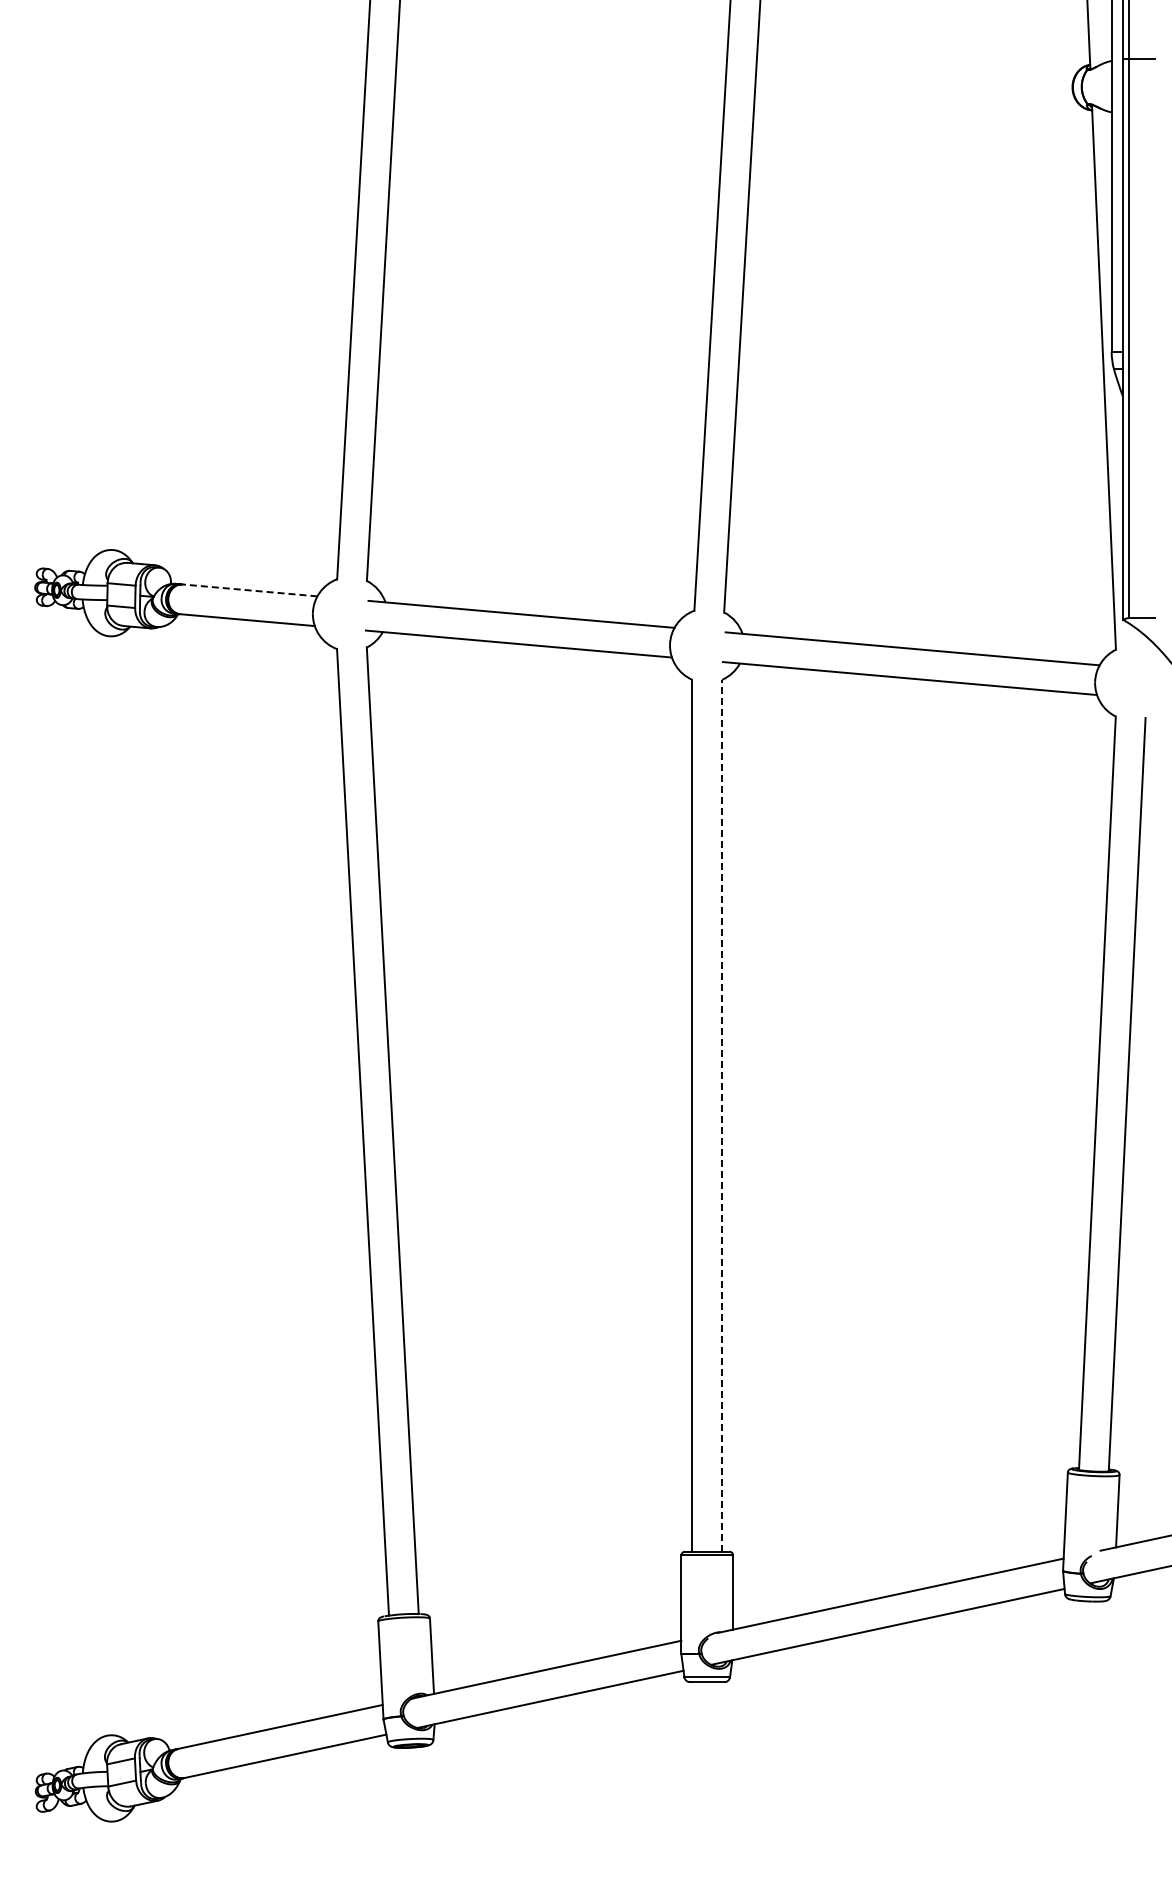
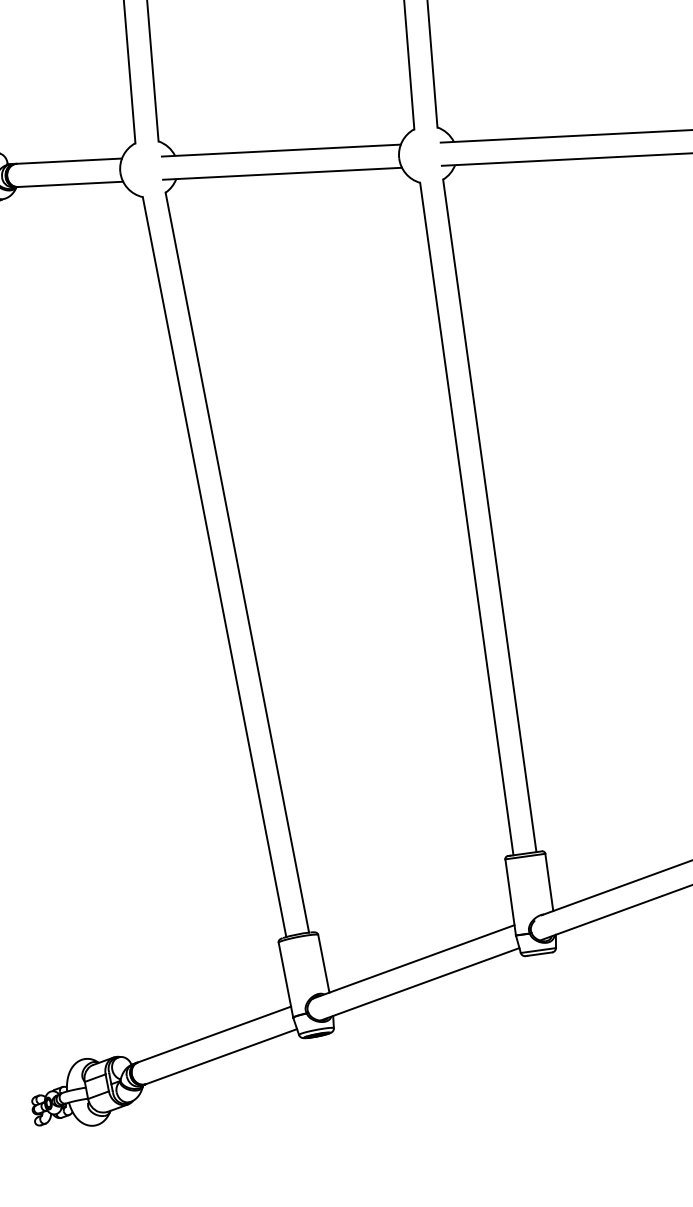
line: (249, 590) -> (69, 161), dashed -> solid
line: (722, 1115) -> (490, 515), dashed -> solid

